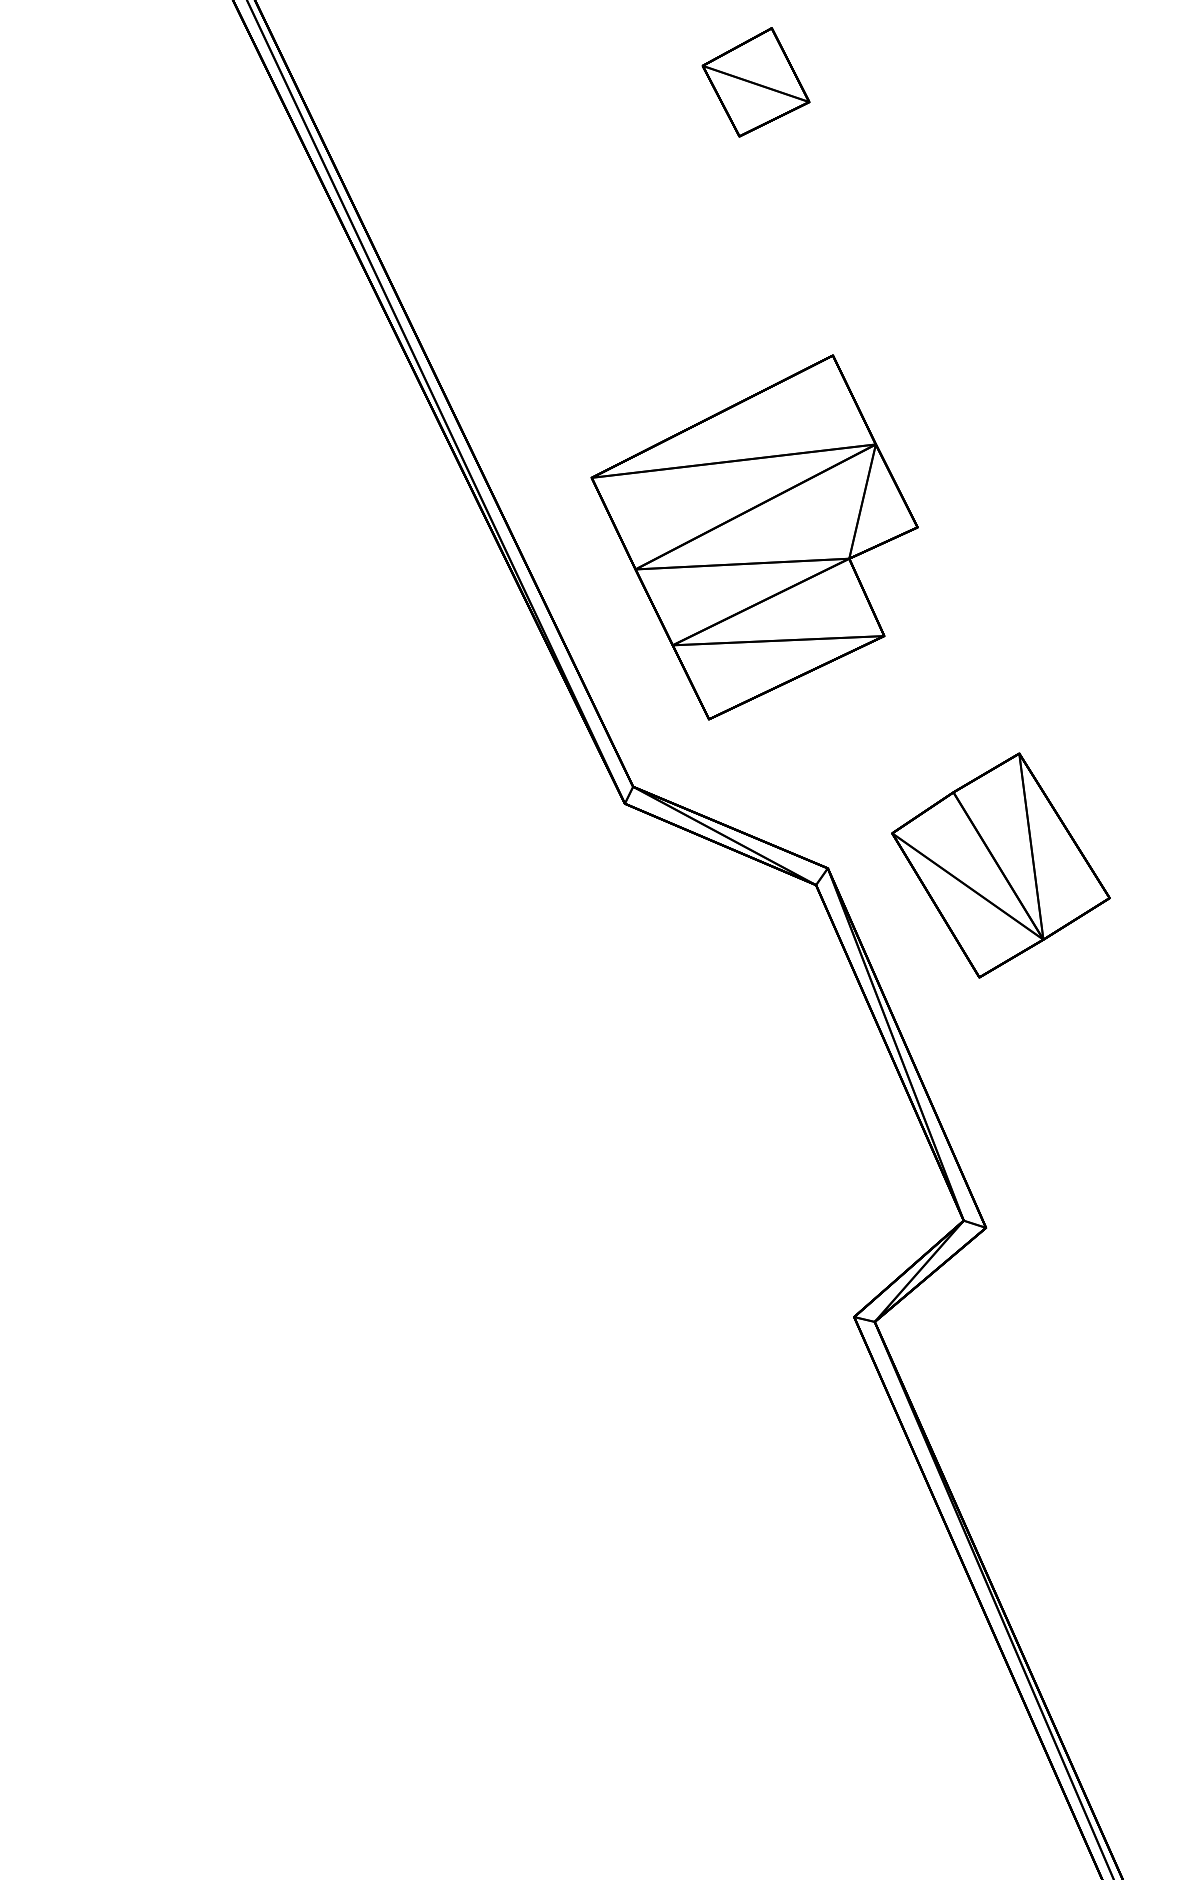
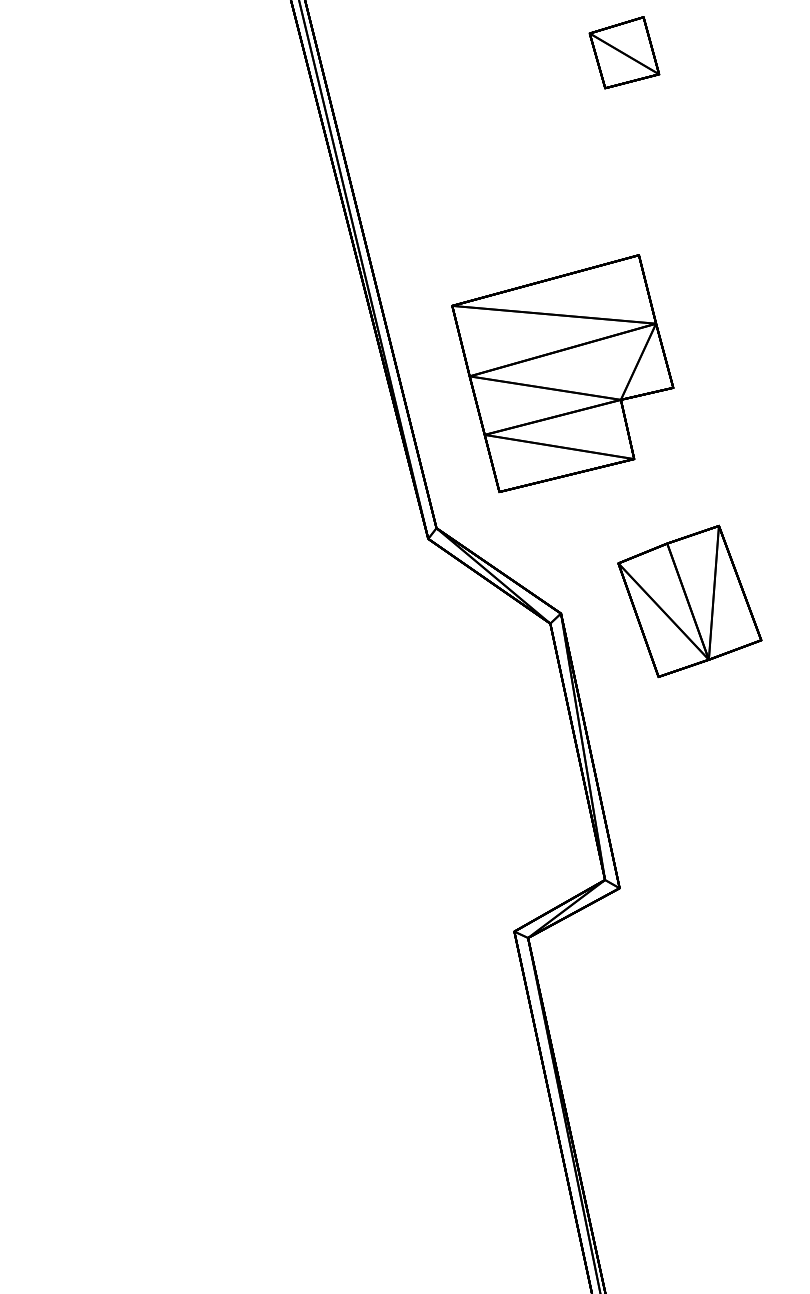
part: (1000, 865) -> (689, 601), moved

